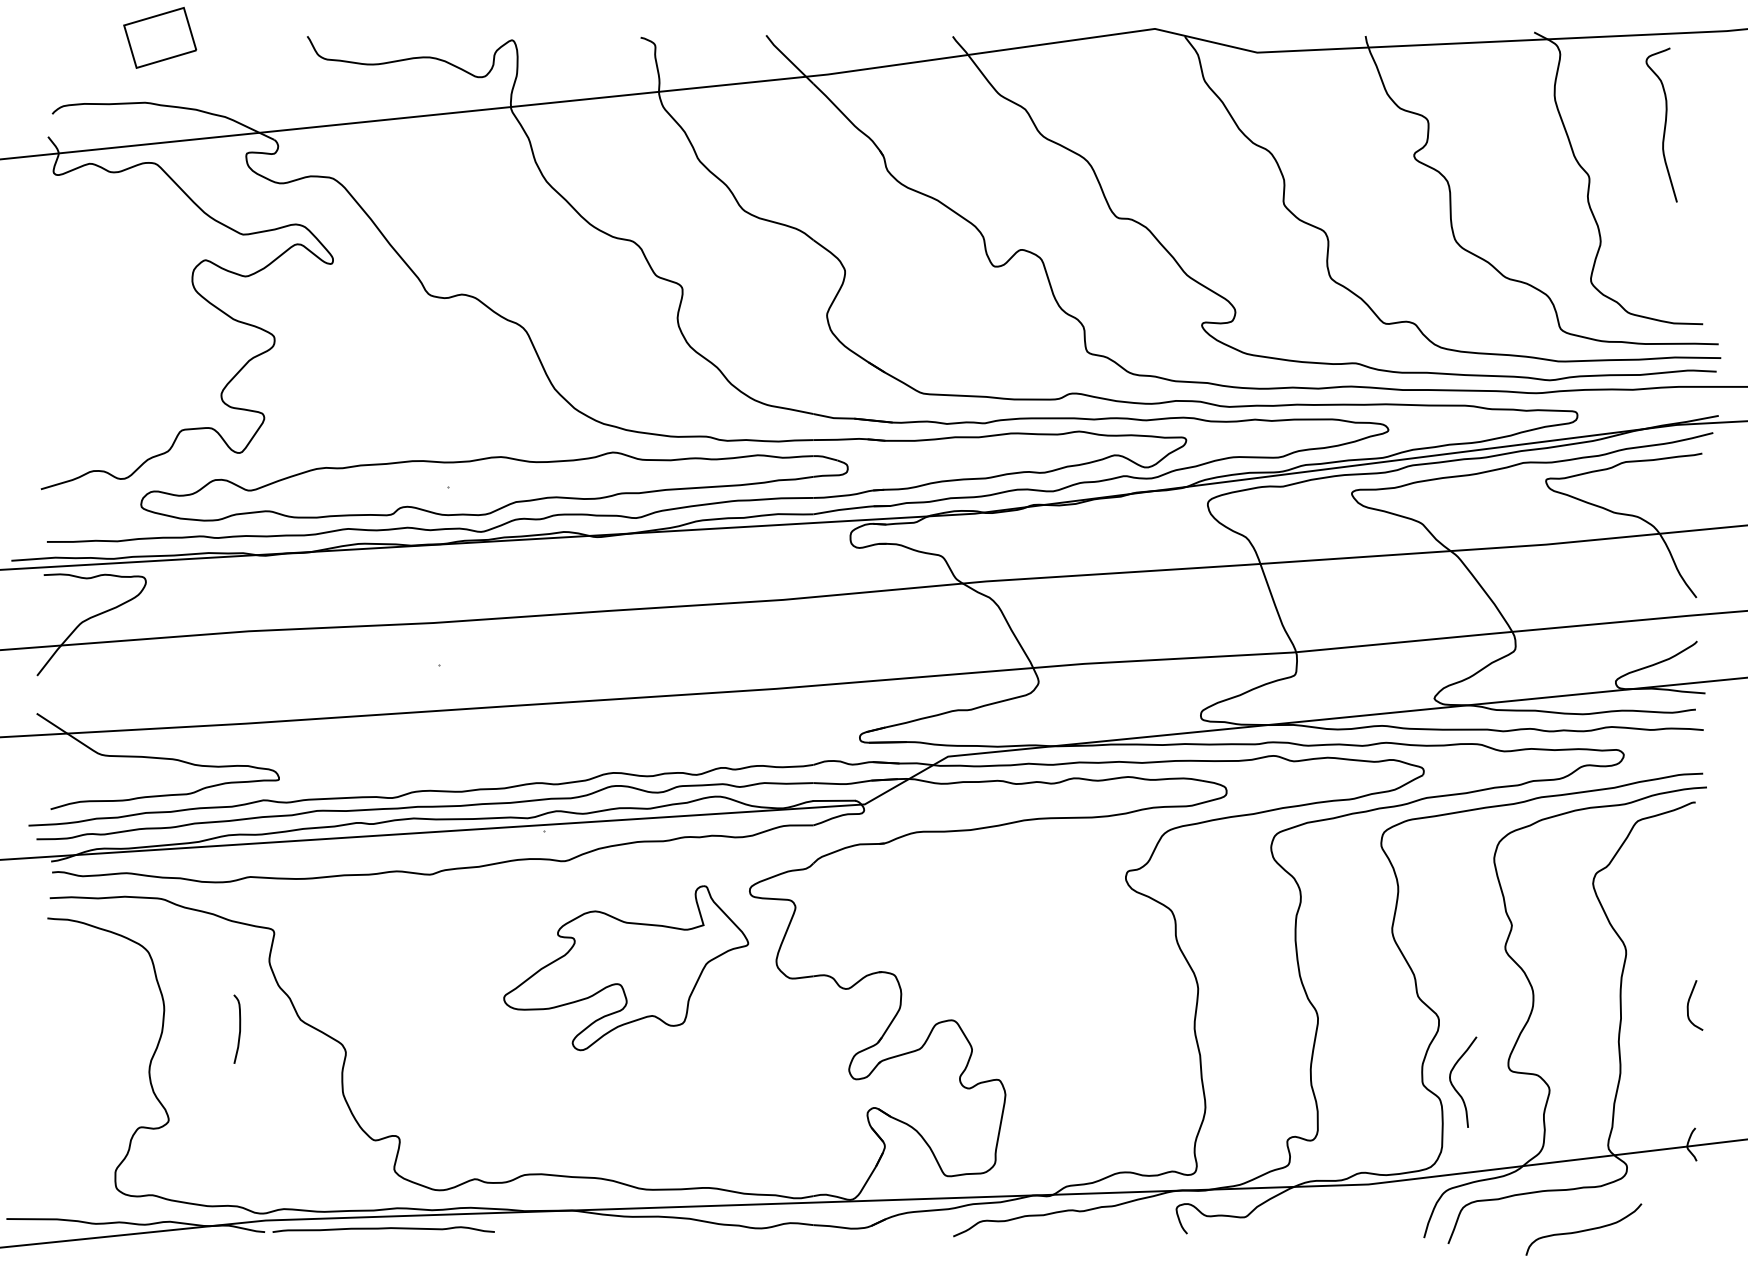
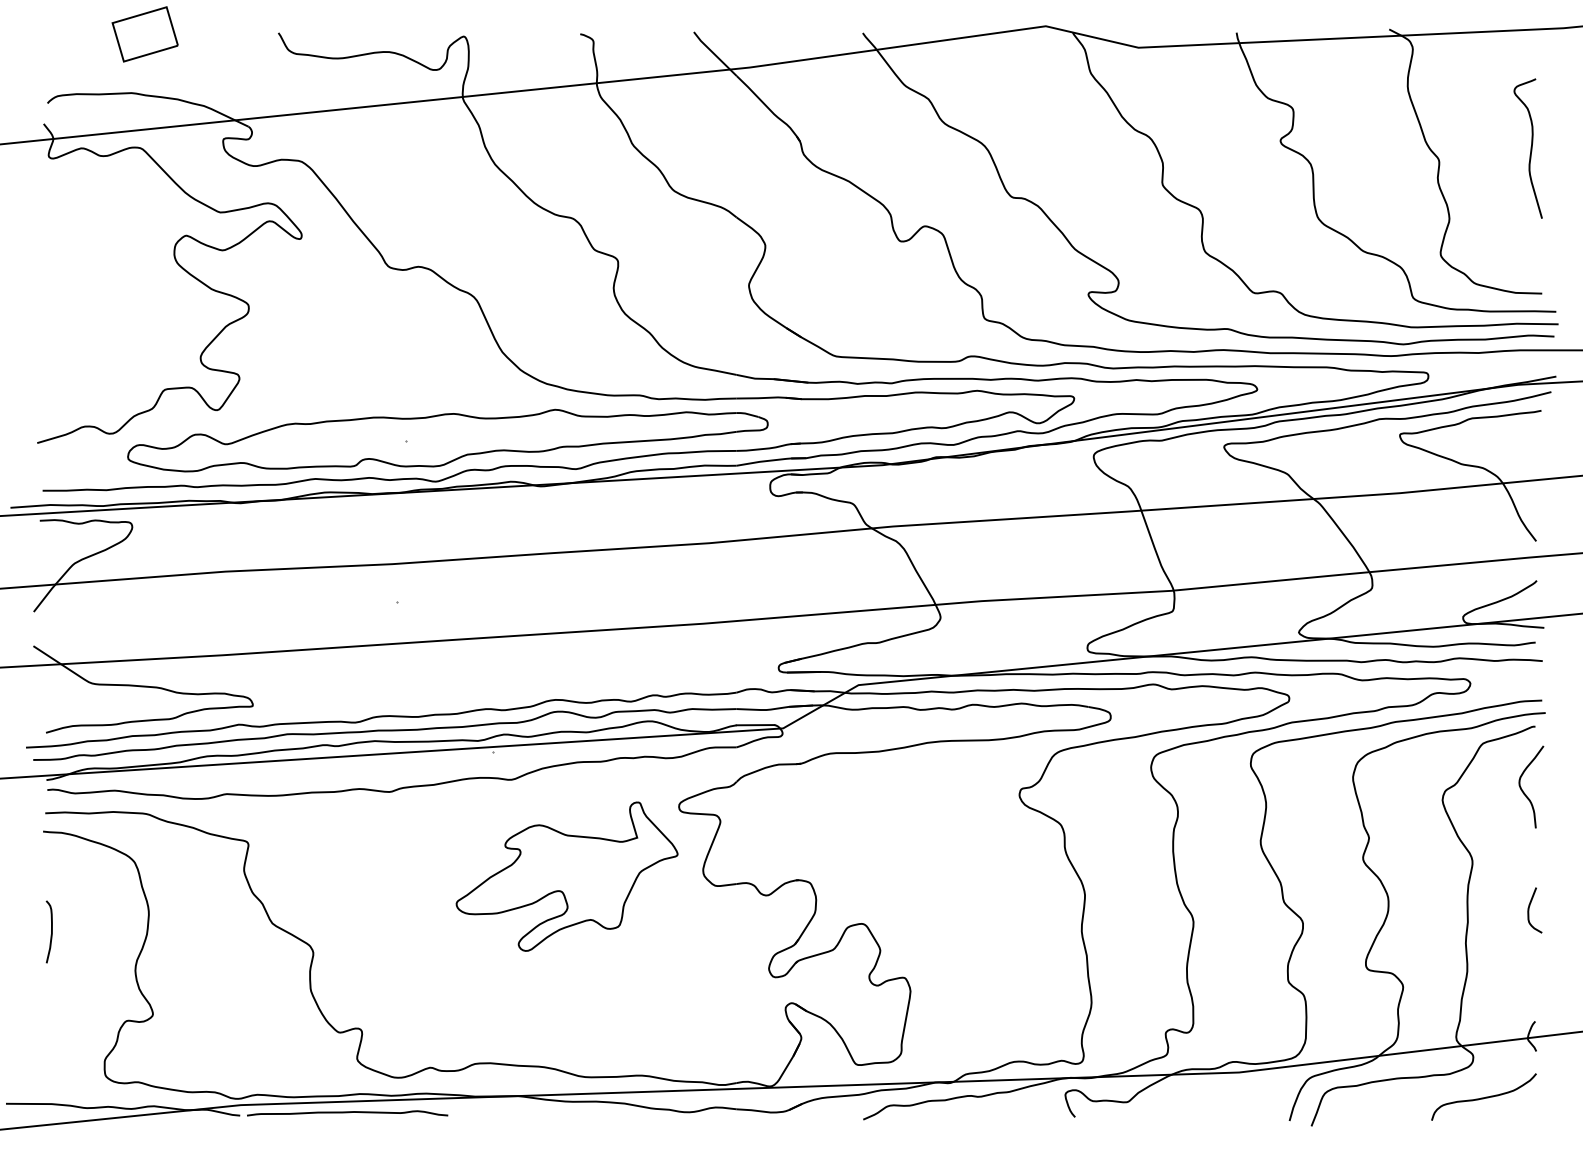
curve: (1664, 124) -> (1530, 148), moved
curve: (239, 1028) -> (51, 931), moved
curve: (1454, 1086) -> (1523, 790), moved
curve: (1584, 1229) -> (1484, 1096), moved

